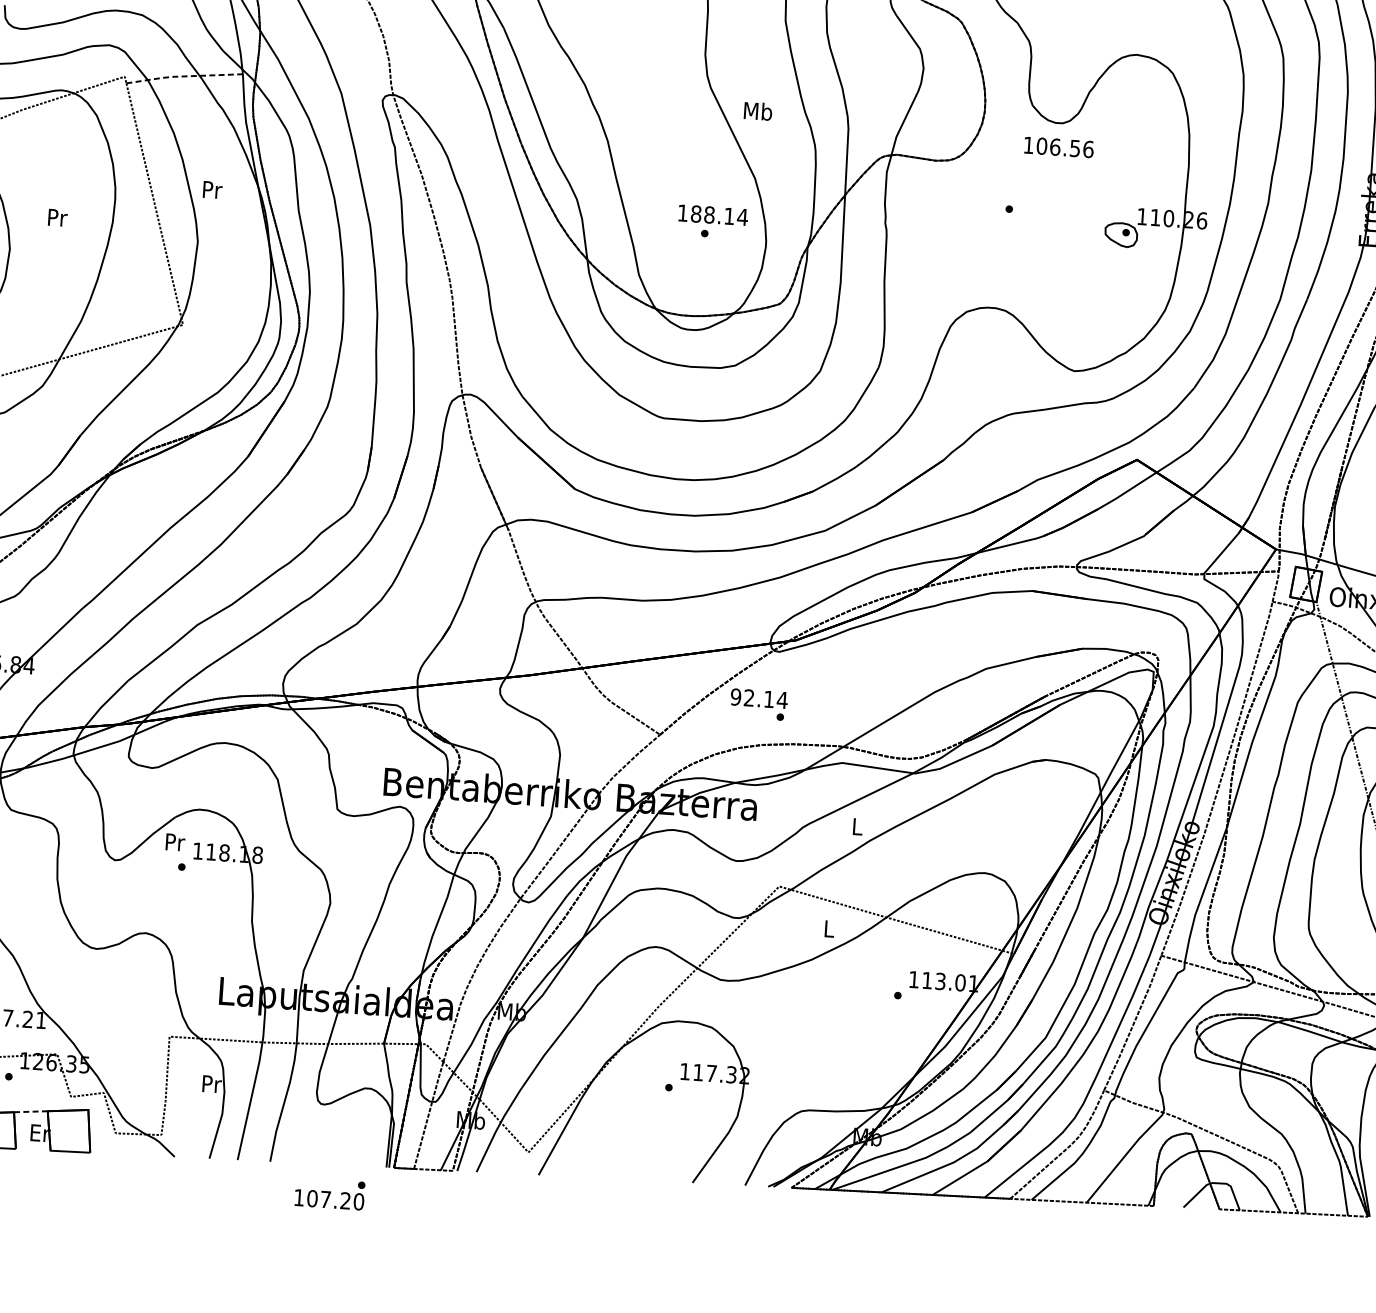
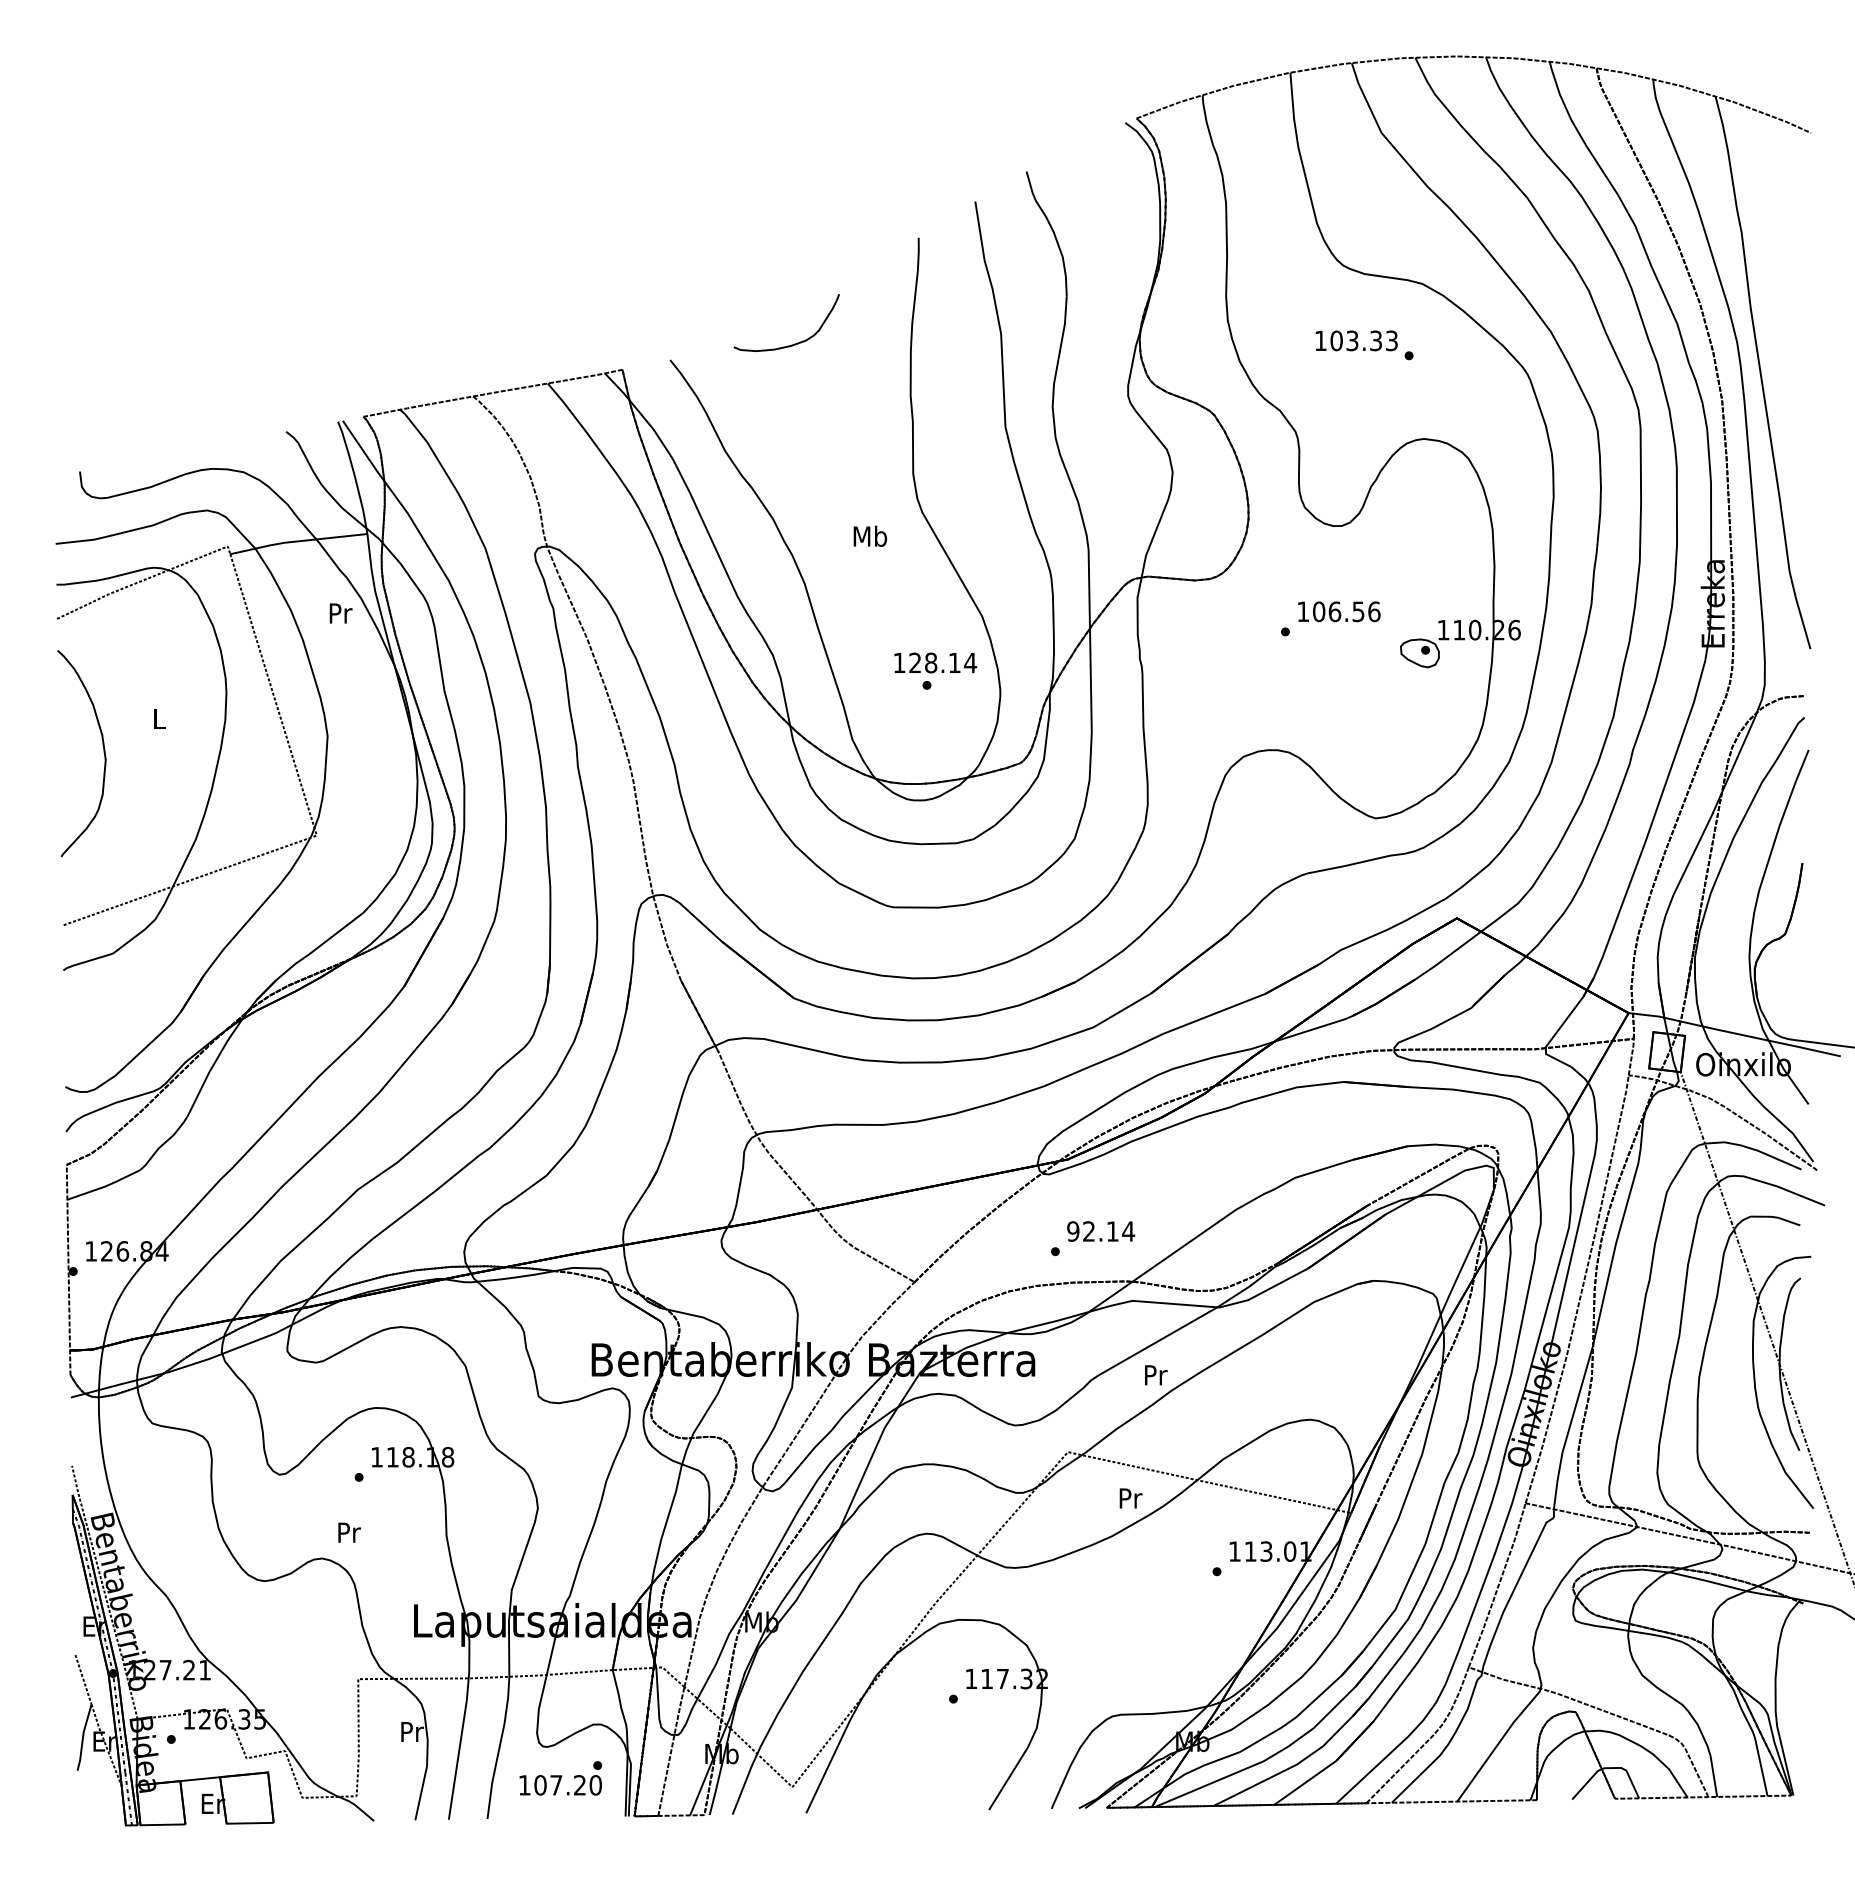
line: (183, 76) -> (297, 541), dashed -> solid
text: (757, 110) -> (869, 535), moved
text: (1059, 147) -> (1339, 611), moved
text: (212, 189) -> (340, 613), moved
text: (696, 213) -> (915, 662), 188.14 -> 128.14
text: (57, 217) -> (159, 718), Pr -> L
text: (759, 698) -> (1101, 1231), moved
text: (858, 827) -> (1156, 1375), L -> Pr
text: (175, 842) -> (349, 1532), moved
text: (829, 929) -> (1130, 1498), L -> Pr
line: (31, 1112) -> (200, 1779), dashed -> solid
text: (329, 1194) -> (560, 1778), moved

